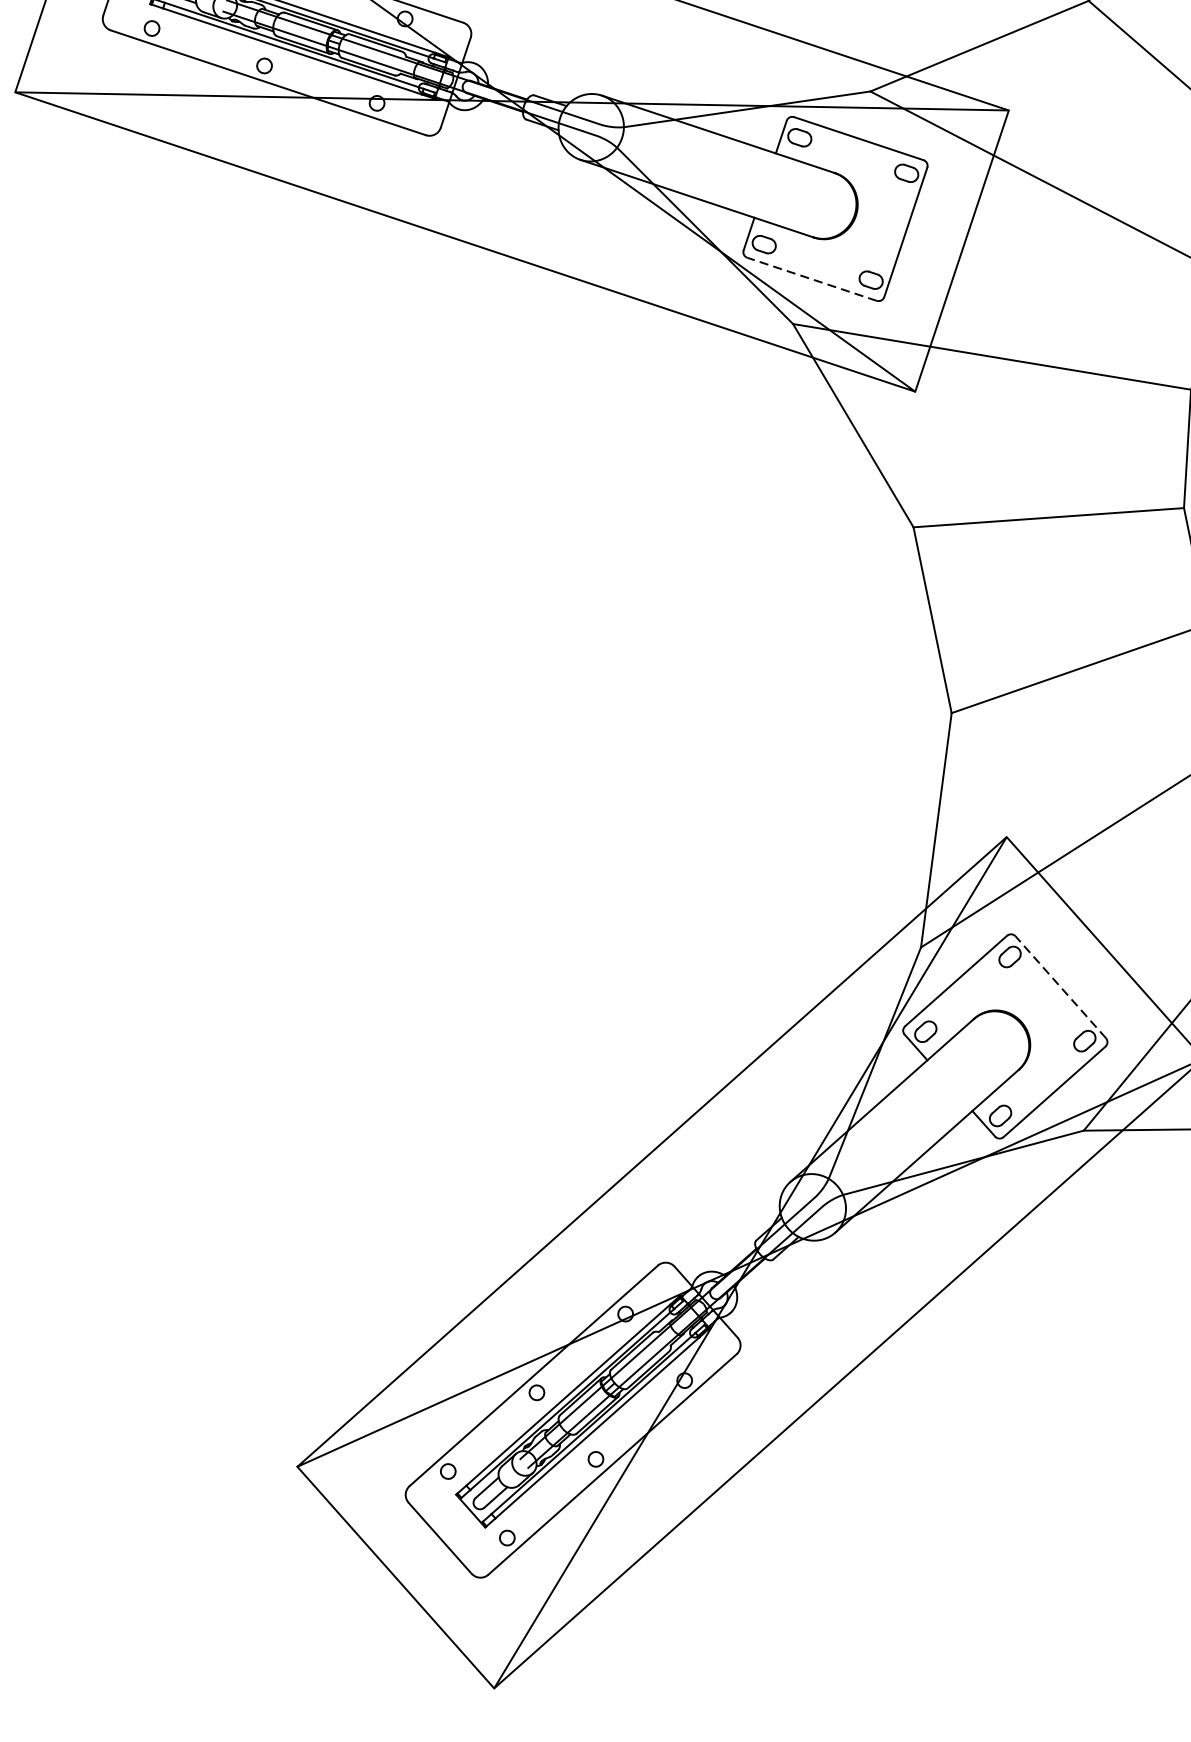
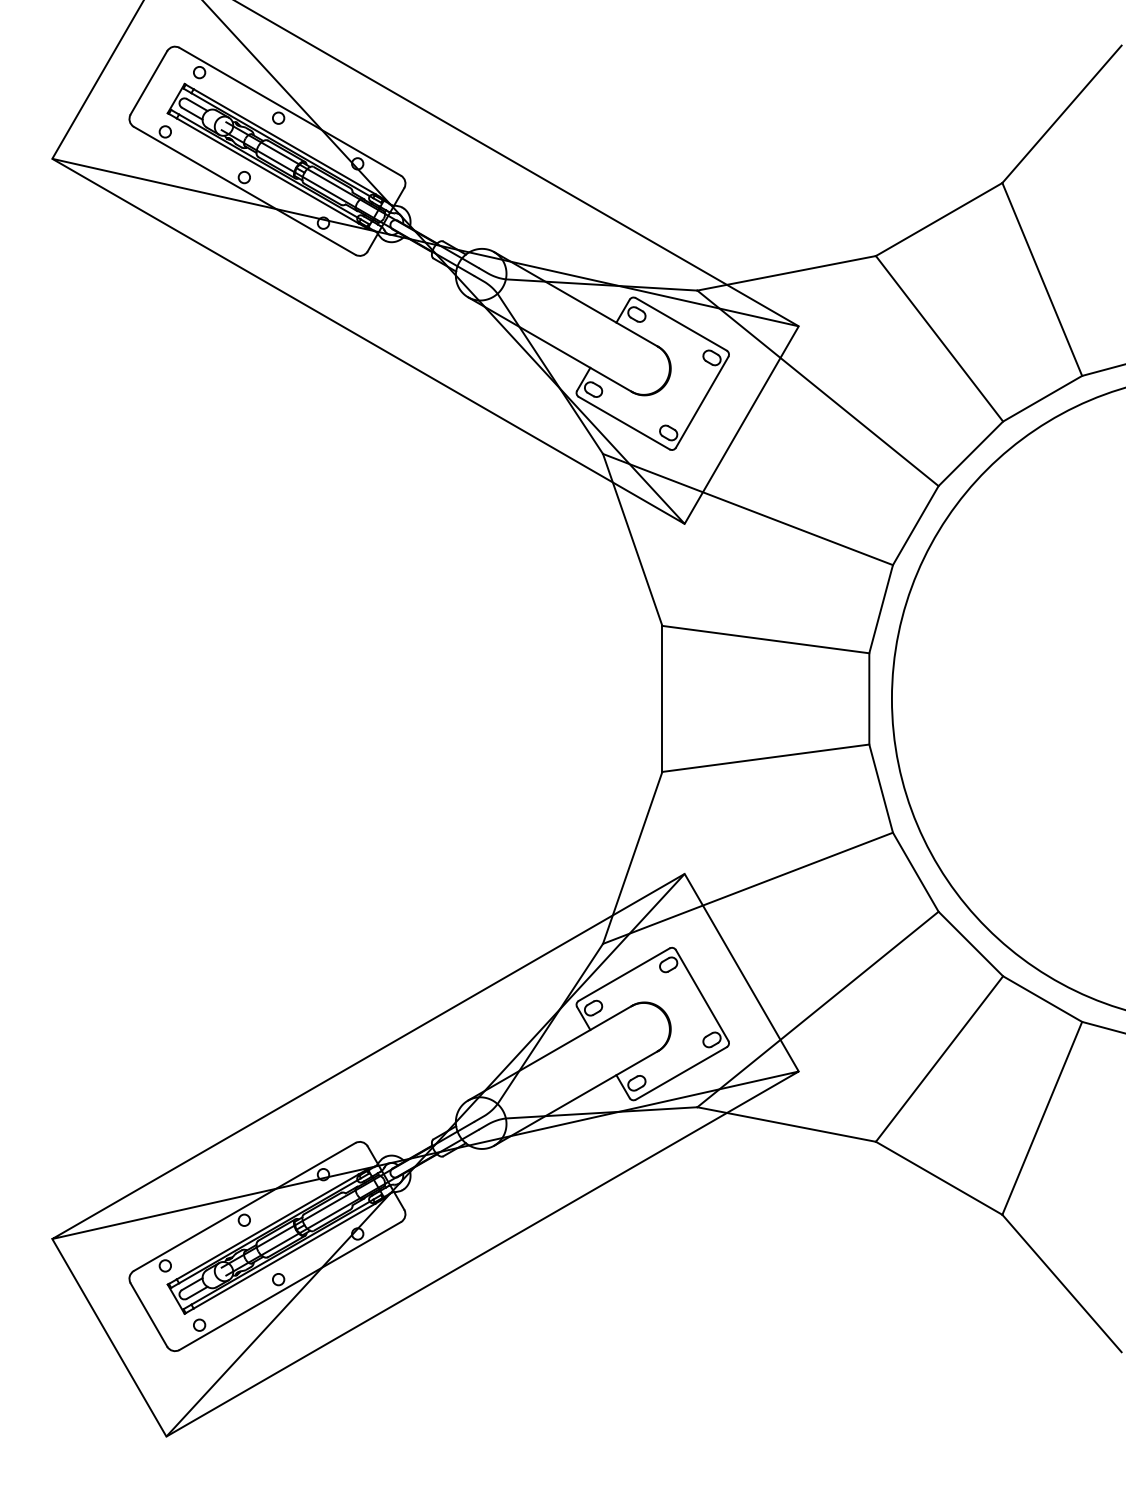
line: (810, 278) -> (623, 422), dashed -> solid
line: (1059, 987) -> (701, 995), dashed -> solid

